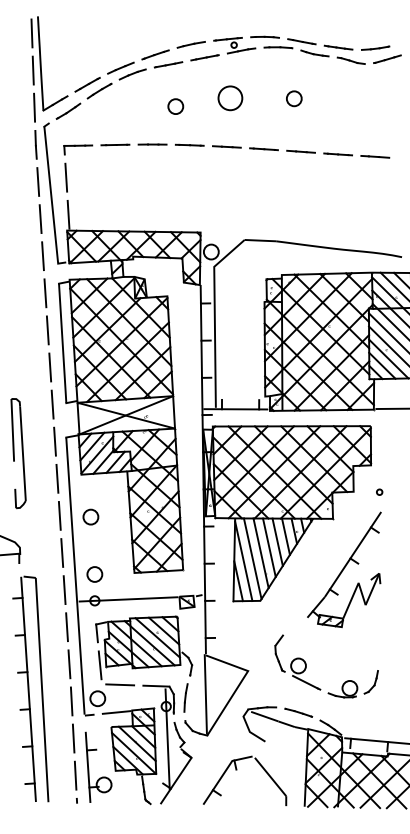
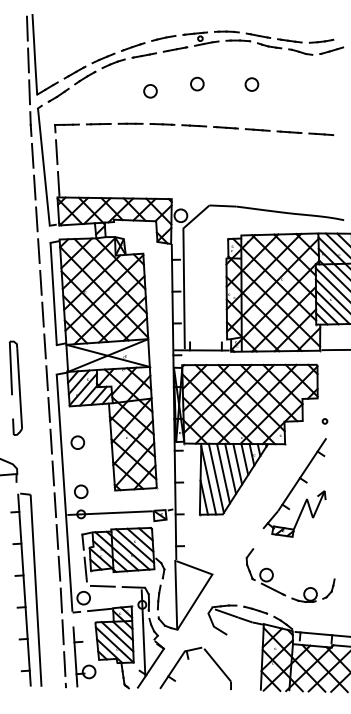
part: (230, 97) -> (197, 83), size x0.62
part: (306, 666) -> (273, 575), moved
part: (237, 770) -> (189, 659), moved

